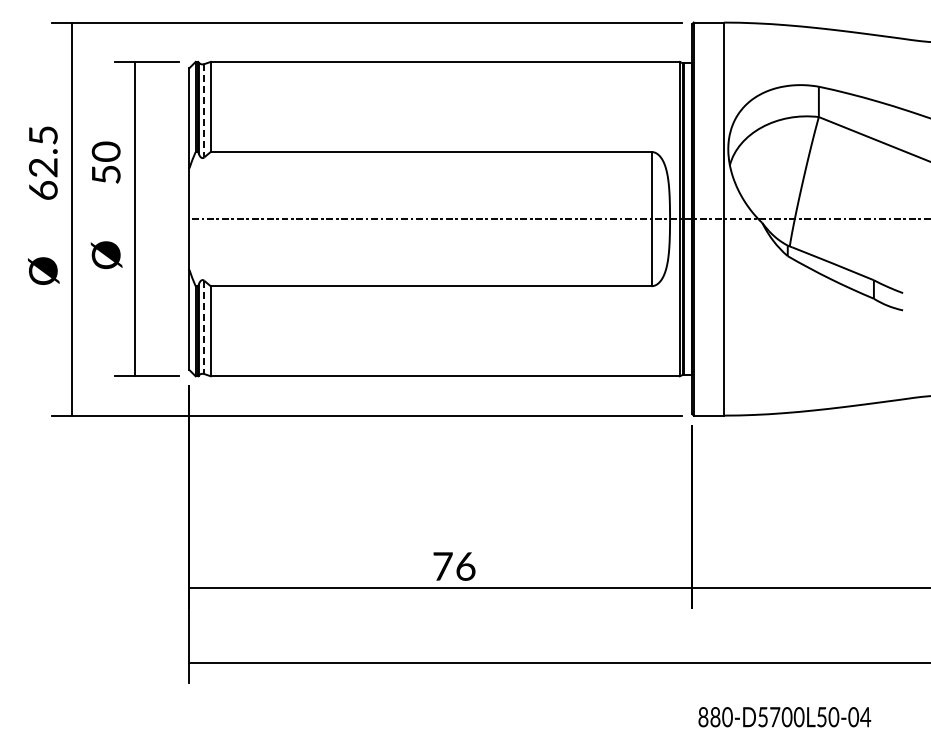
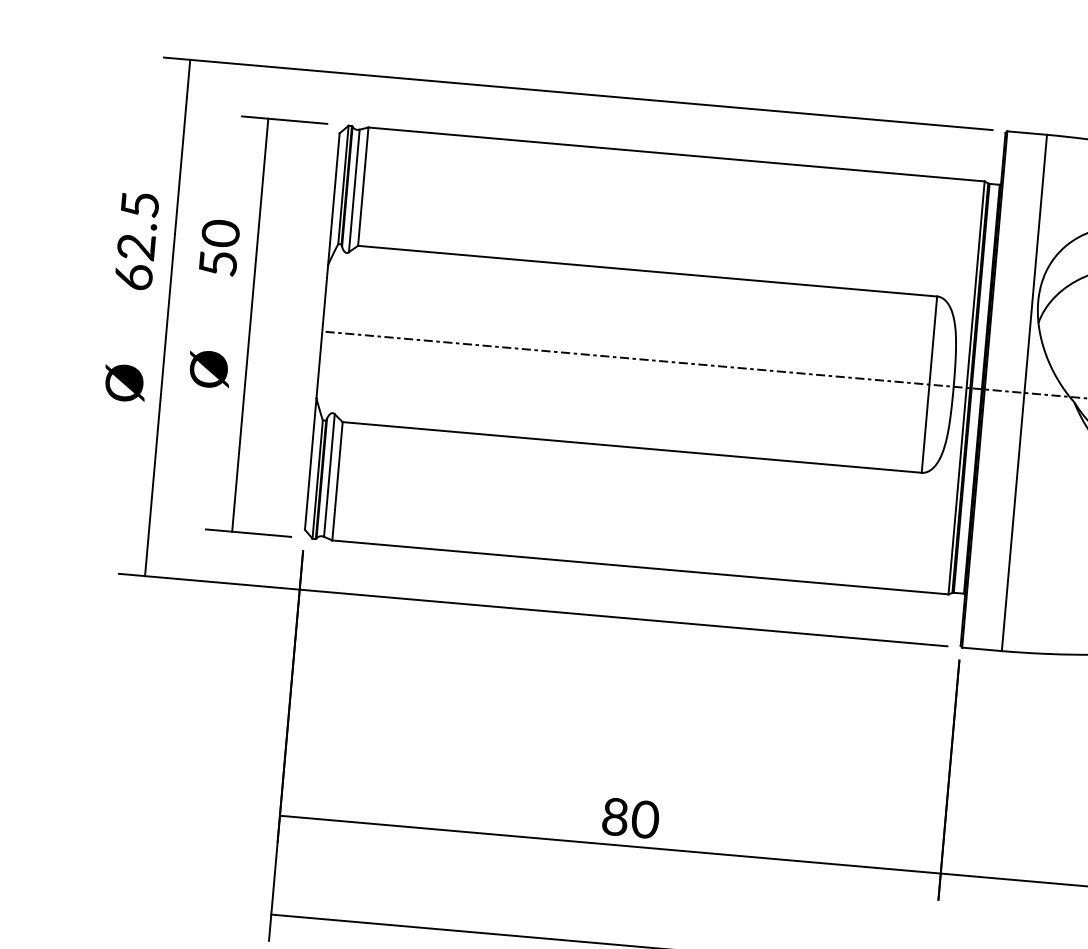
line: (204, 110) -> (354, 190), dashed -> solid
line: (204, 327) -> (329, 475), dashed -> solid
text: (454, 566) -> (630, 818), 76 -> 80

